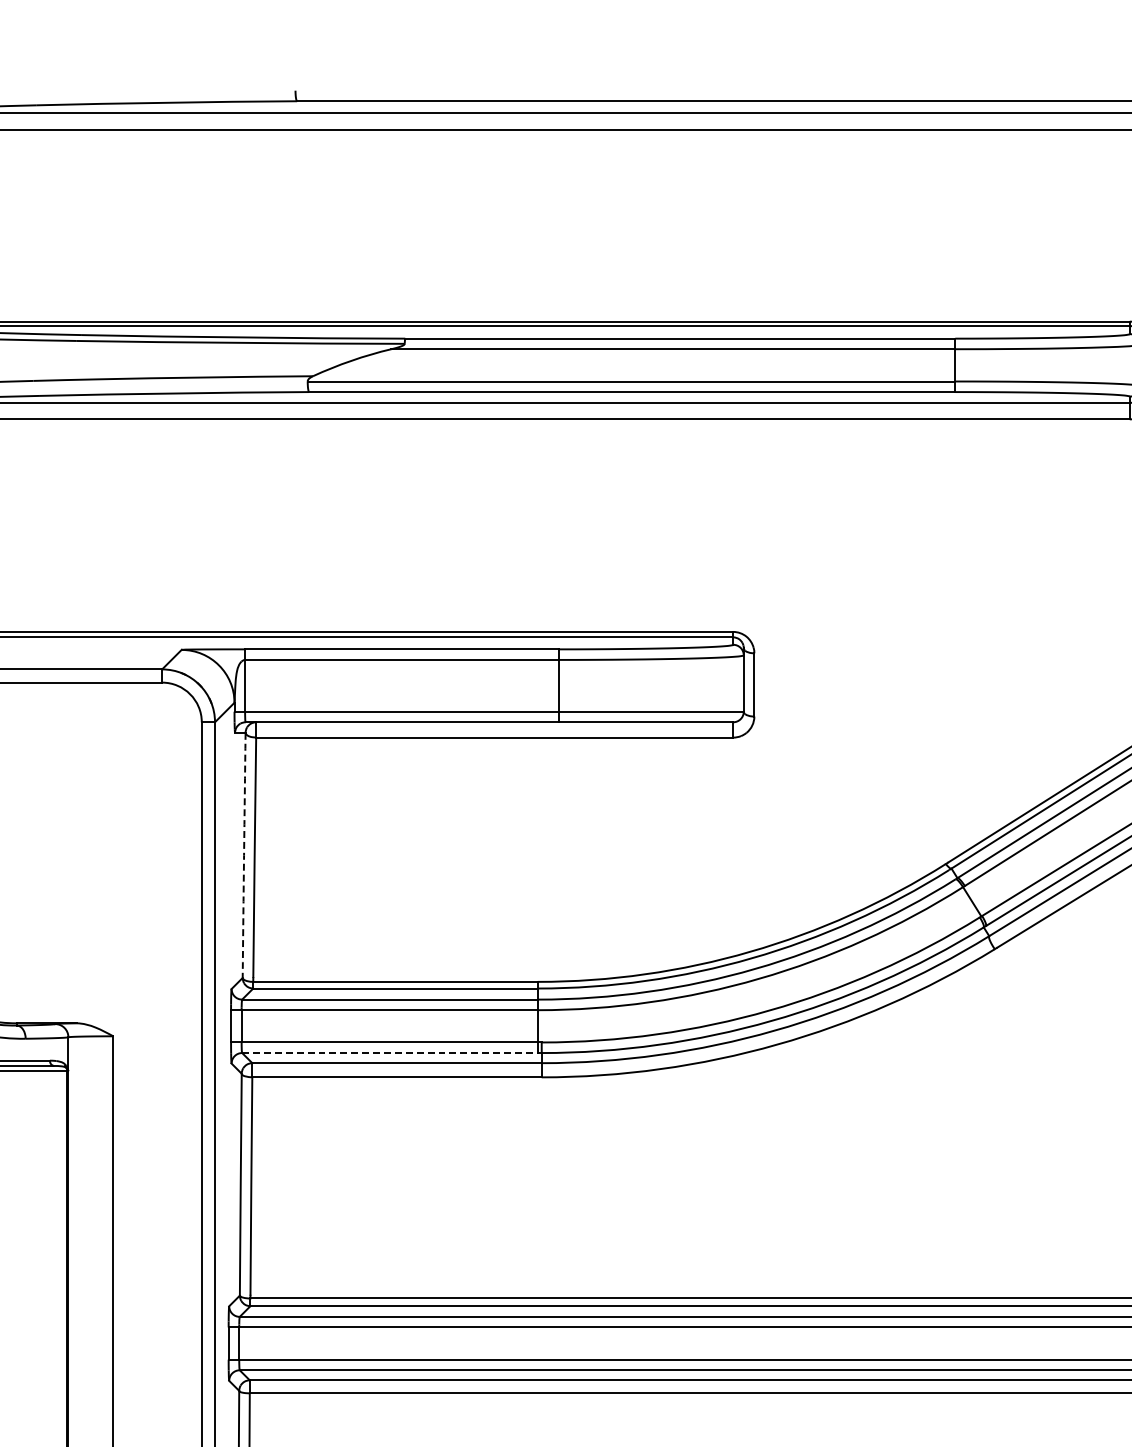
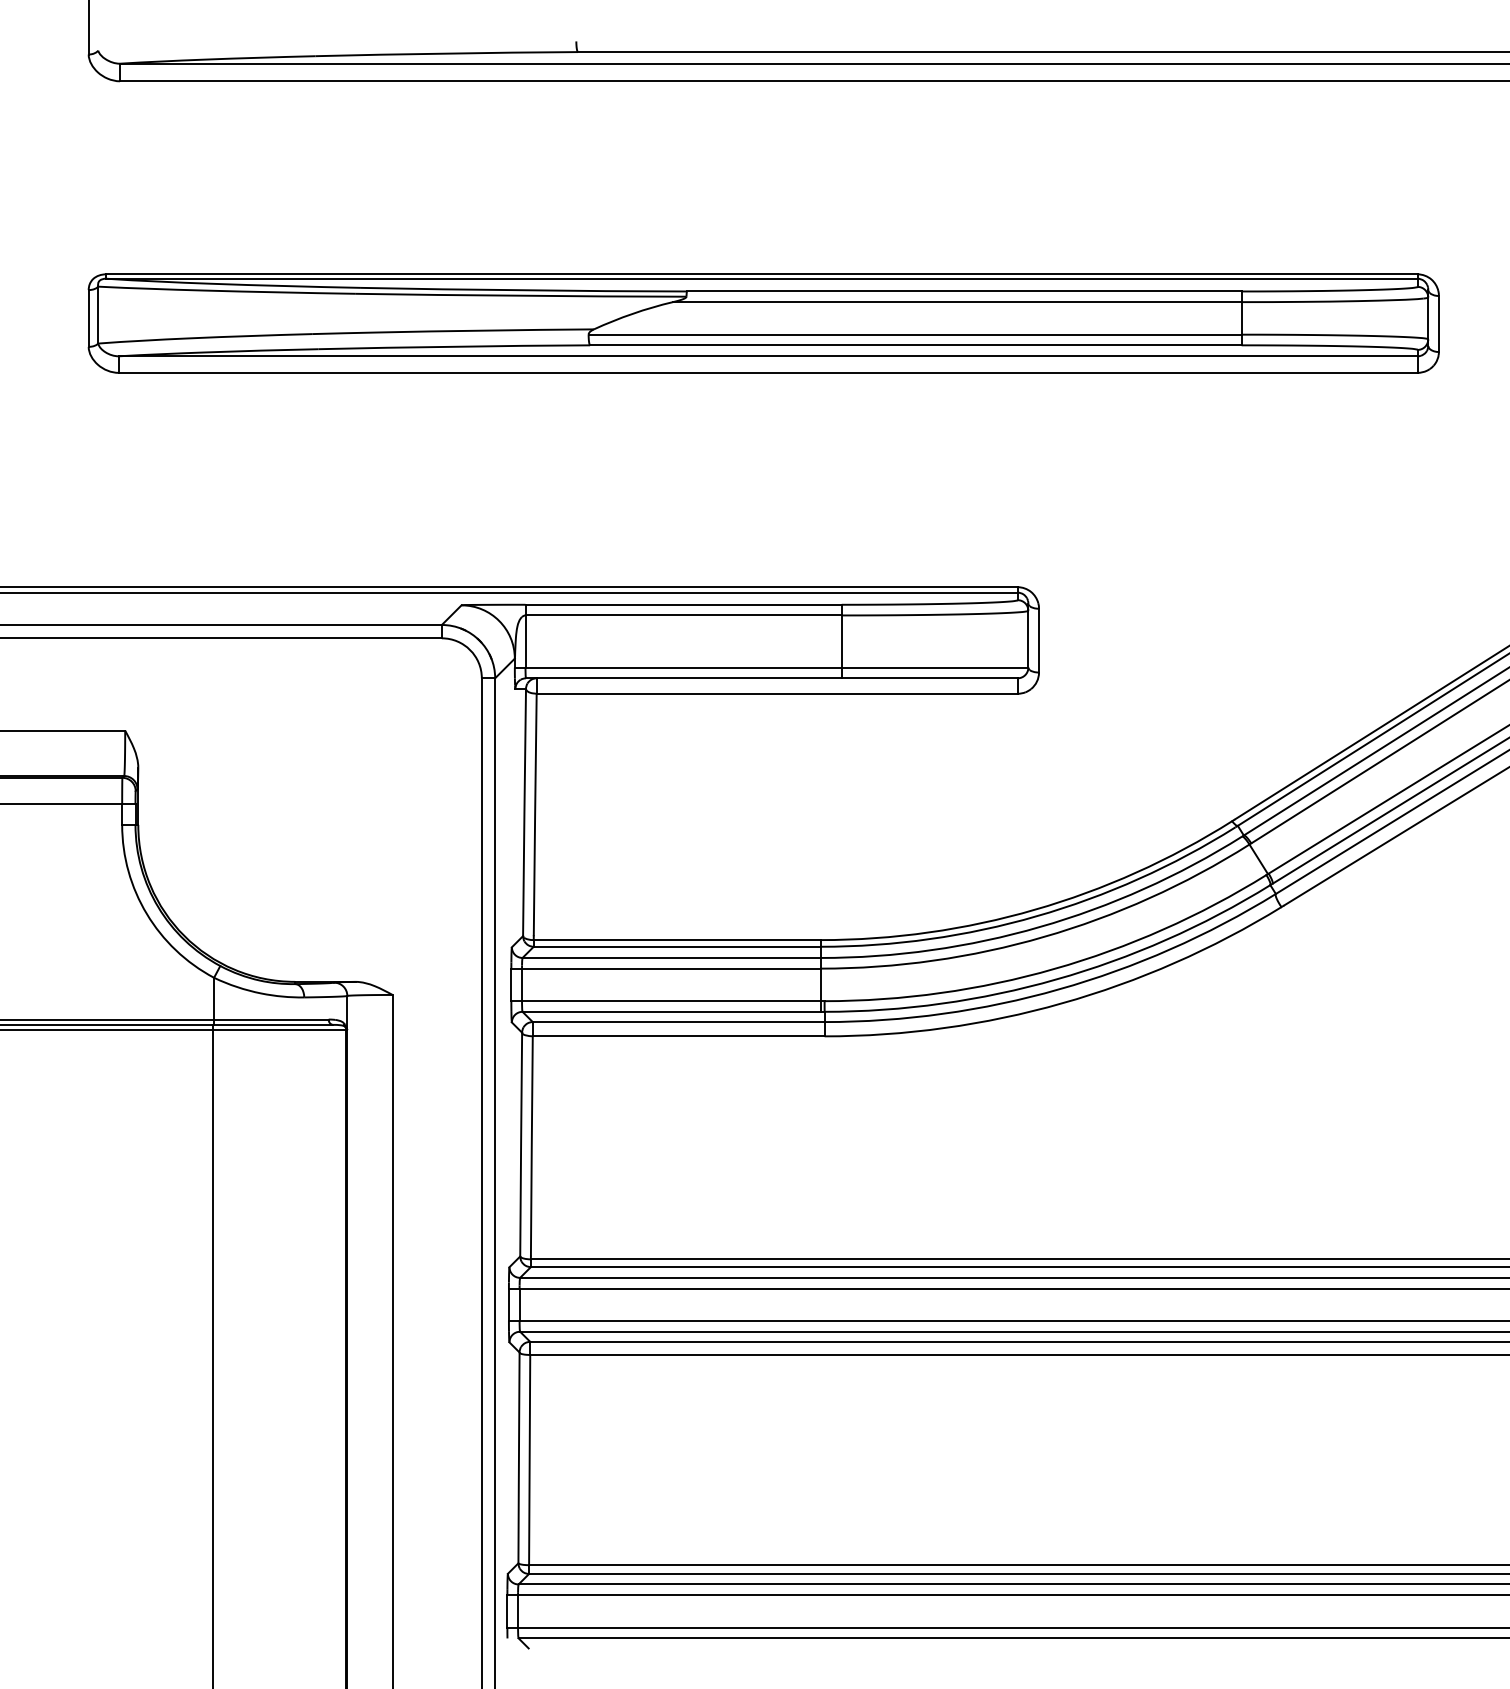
arc: (244, 855) -> (524, 812), dashed -> solid
line: (390, 1052) -> (672, 1011), dashed -> solid

